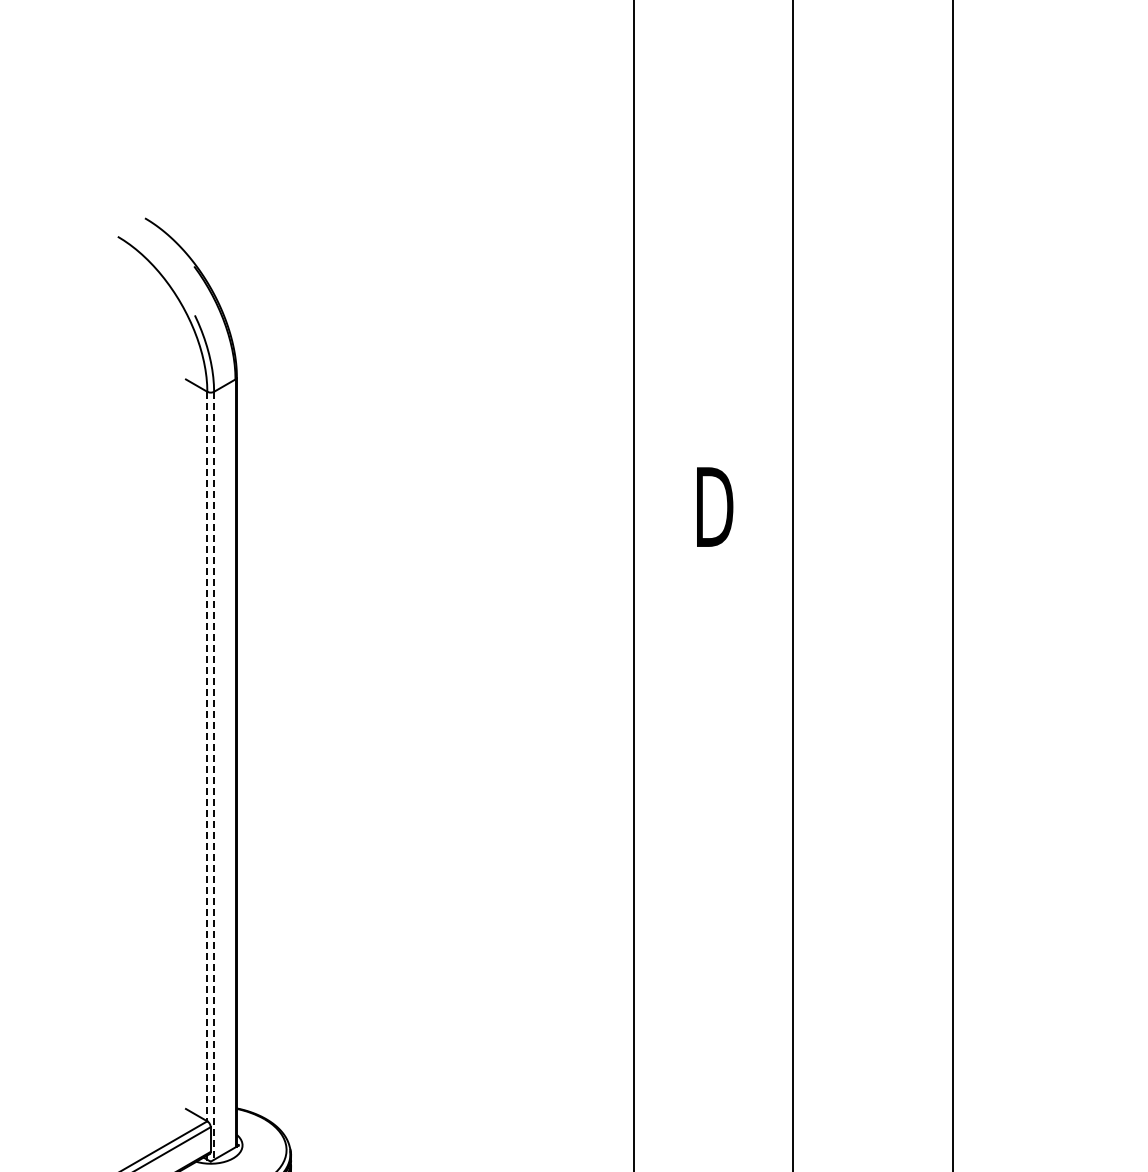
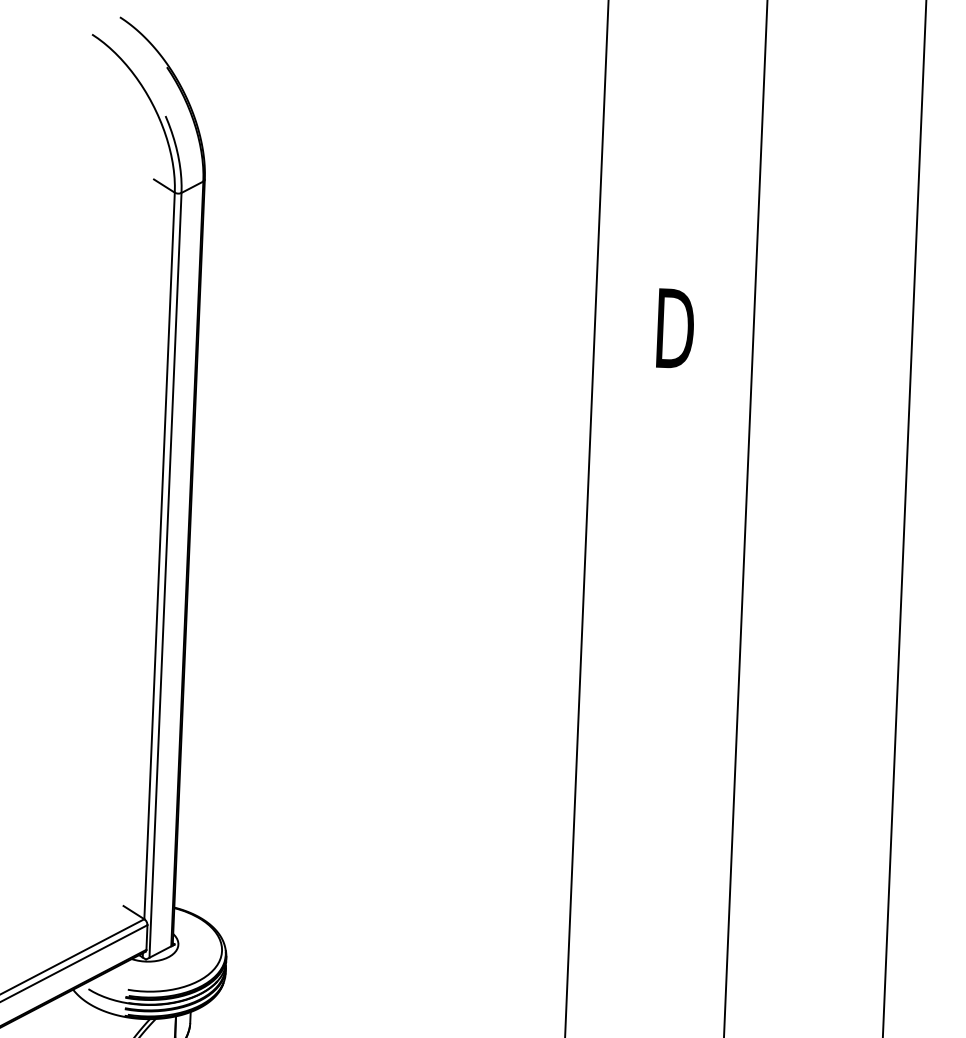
line: (207, 756) -> (159, 555), dashed -> solid
line: (214, 775) -> (165, 575), dashed -> solid

